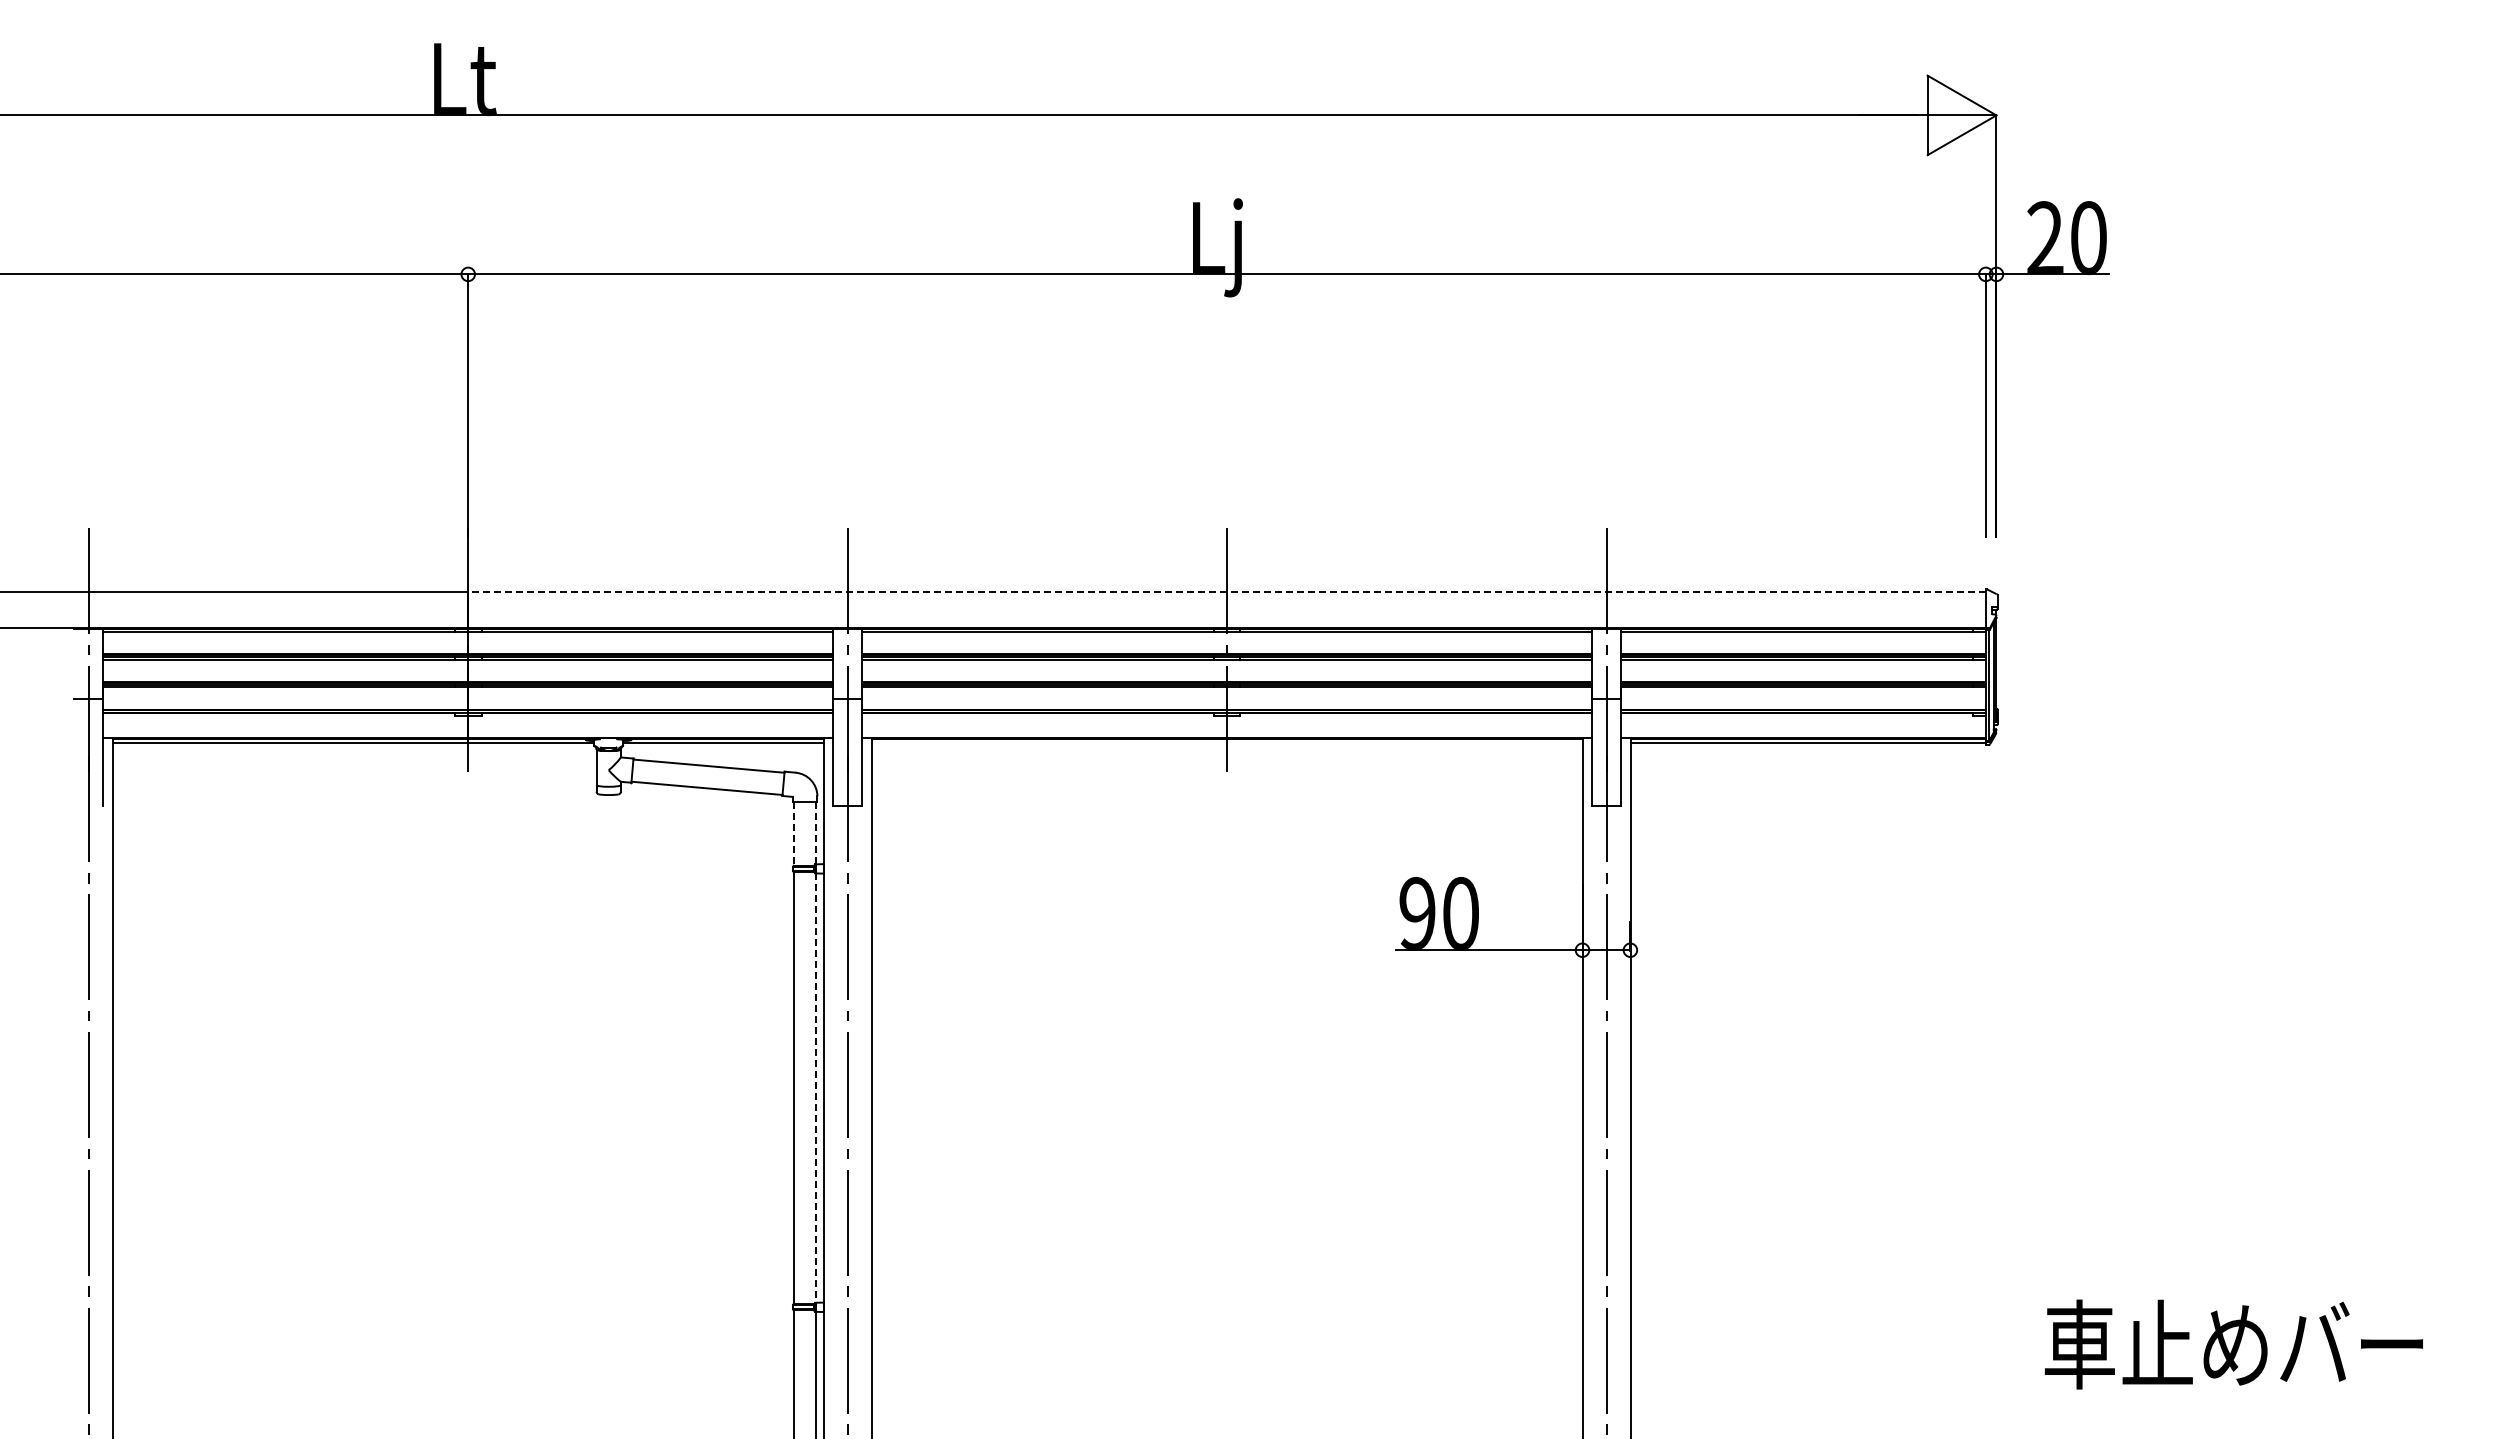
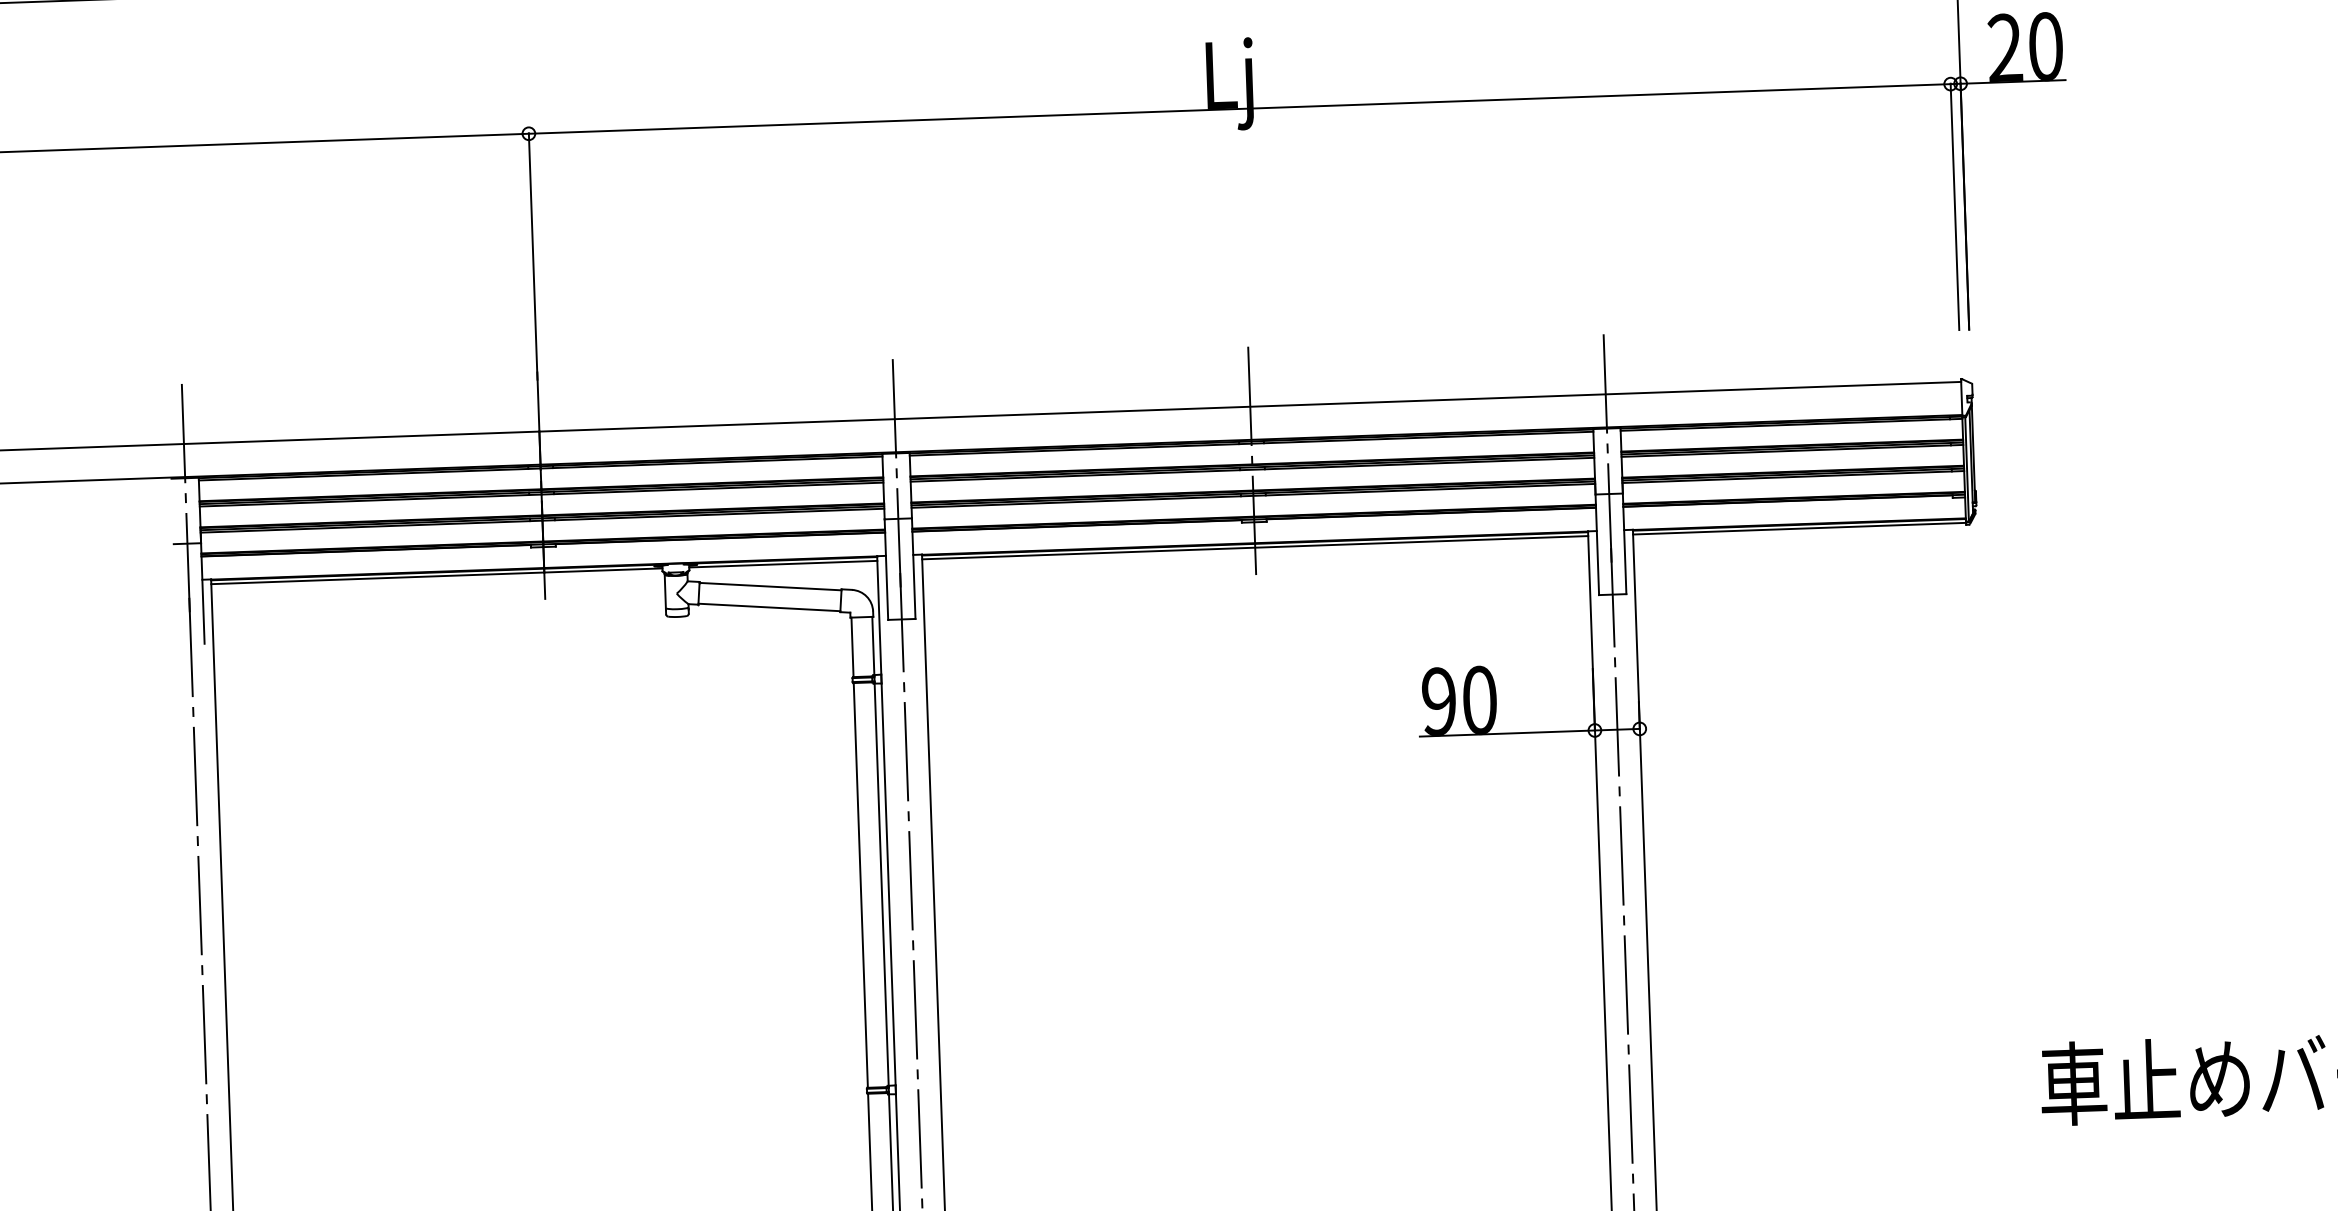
line: (1227, 592) -> (1250, 406), dashed -> solid
line: (1226, 742) -> (1254, 547), added
line: (794, 833) -> (852, 646), dashed -> solid
line: (816, 833) -> (873, 646), dashed -> solid
line: (816, 1088) -> (881, 885), dashed -> solid

